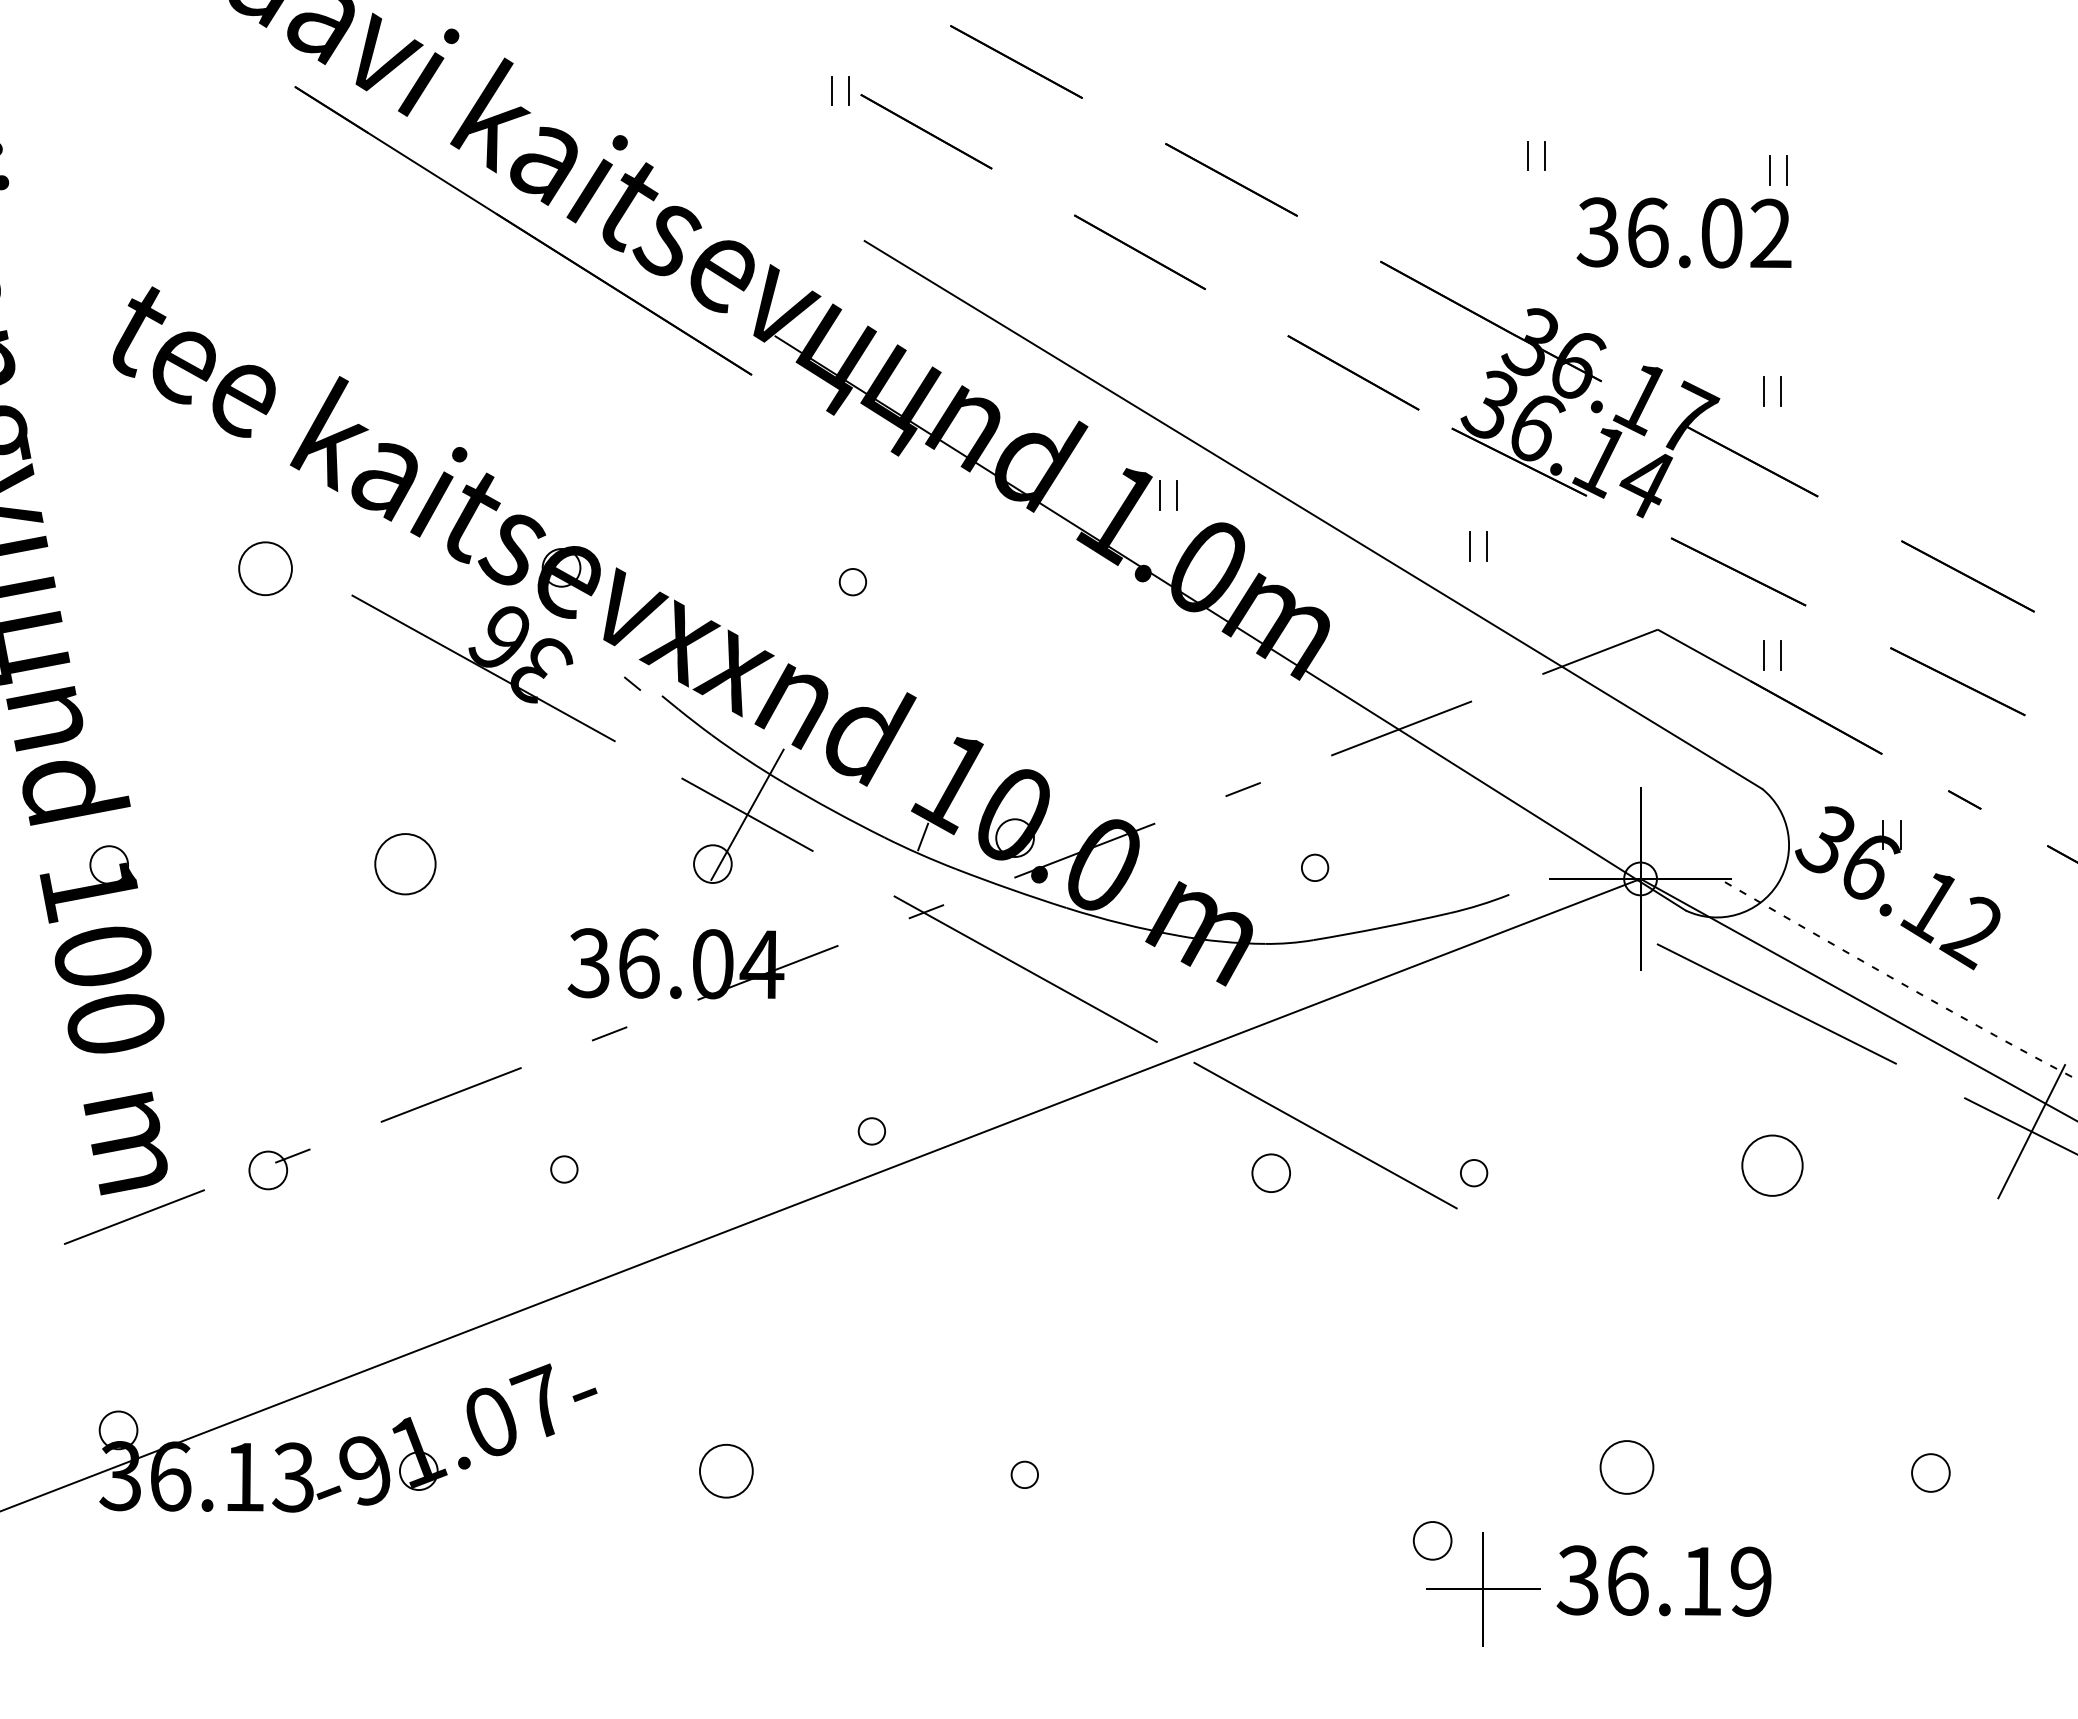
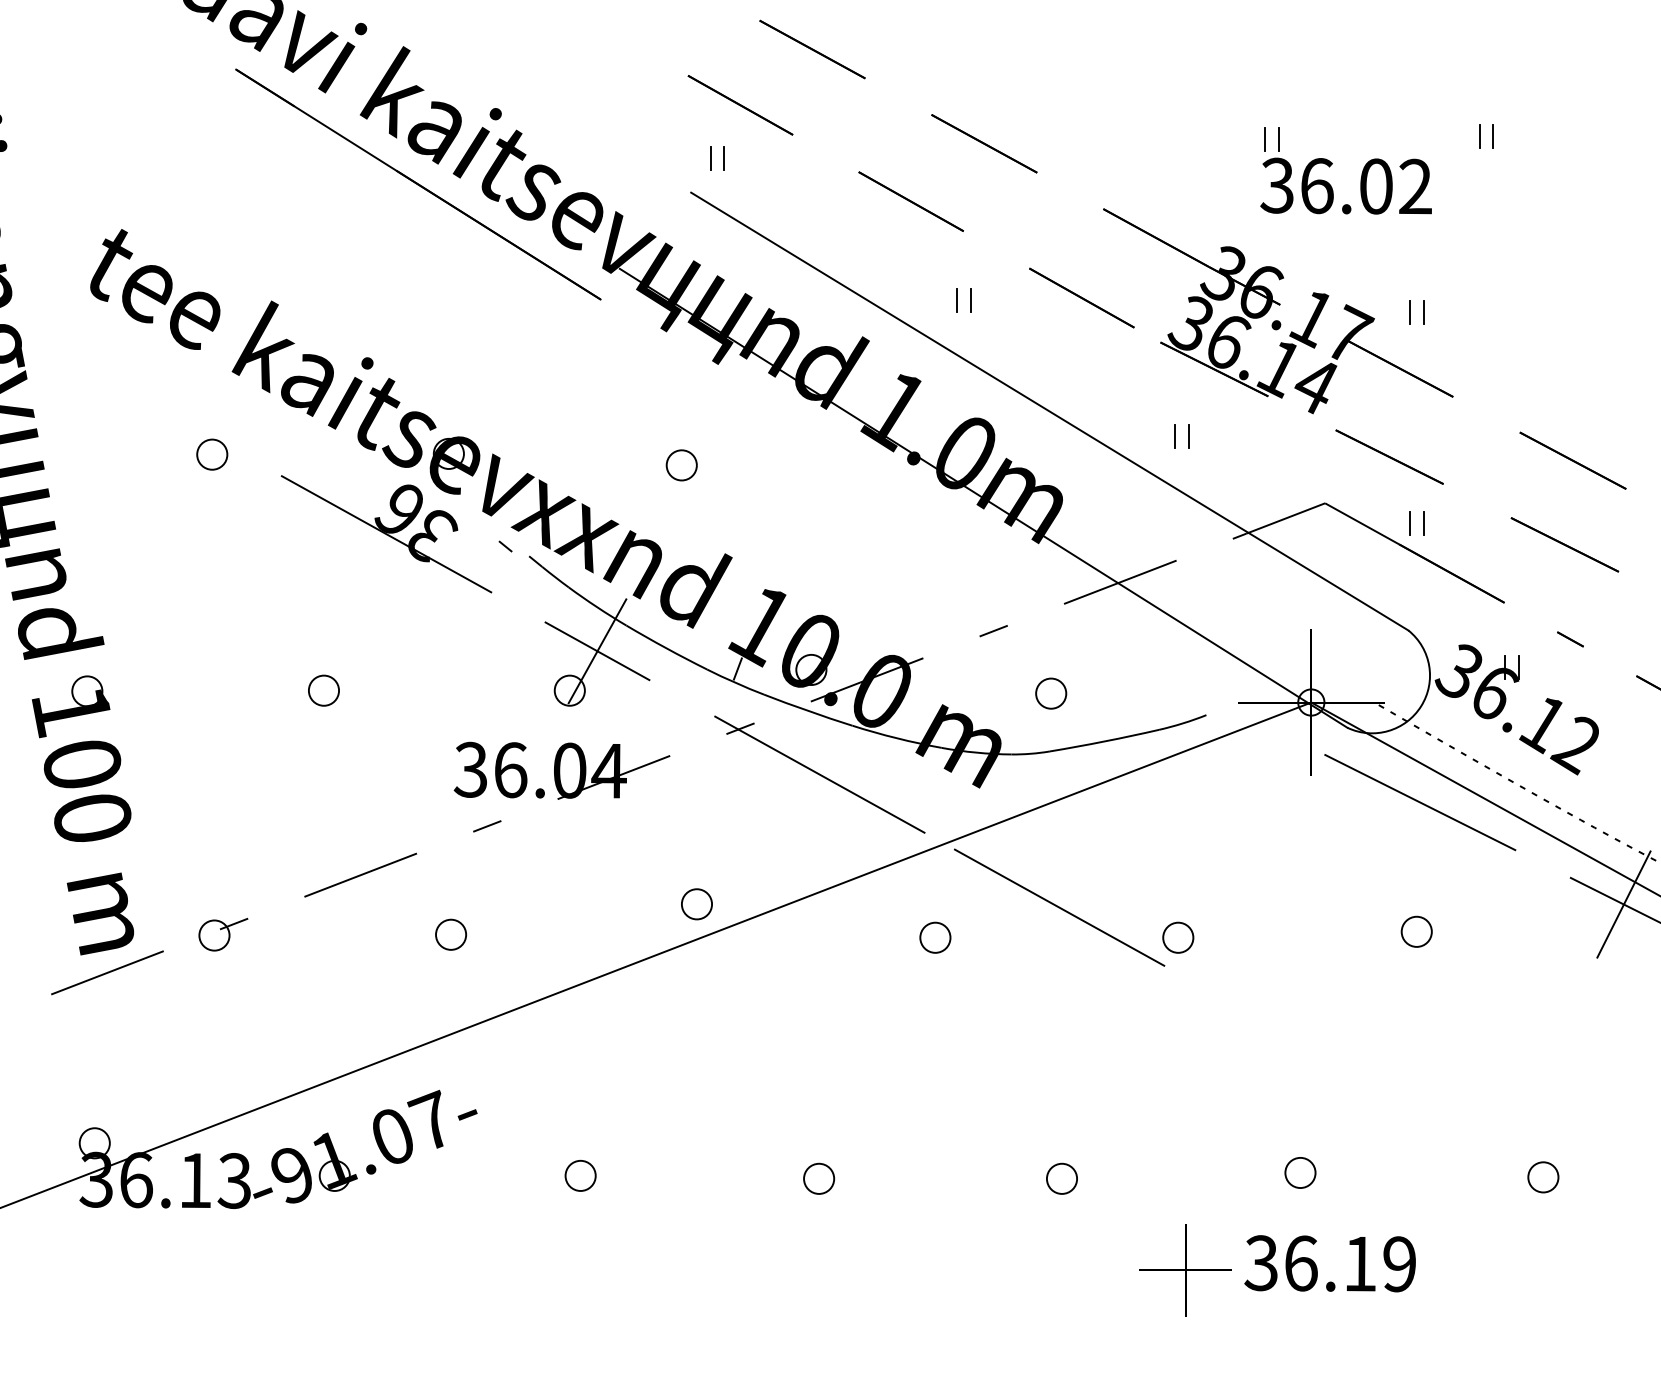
part: (832, 90) -> (711, 157), moved
part: (1528, 155) -> (1265, 139), moved
part: (1770, 170) -> (1479, 136), moved
part: (1160, 495) -> (957, 300), moved
part: (265, 568) -> (212, 454), size x0.71
part: (852, 581) -> (681, 464), size x1.43
part: (404, 863) -> (323, 690), size x0.62
part: (1314, 867) -> (1050, 693), size x1.43
part: (871, 1131) -> (696, 904), size x1.43
part: (1772, 1165) -> (1416, 931), size x0.62
part: (564, 1169) -> (451, 934), size x1.43
part: (1270, 1172) -> (934, 937), moved
part: (1473, 1172) -> (1177, 937), size x1.43
part: (1626, 1467) -> (1300, 1172), size x0.71
part: (726, 1470) -> (580, 1175), size x0.71
part: (1024, 1474) -> (818, 1178), size x1.43
part: (1432, 1540) -> (1061, 1178), moved

